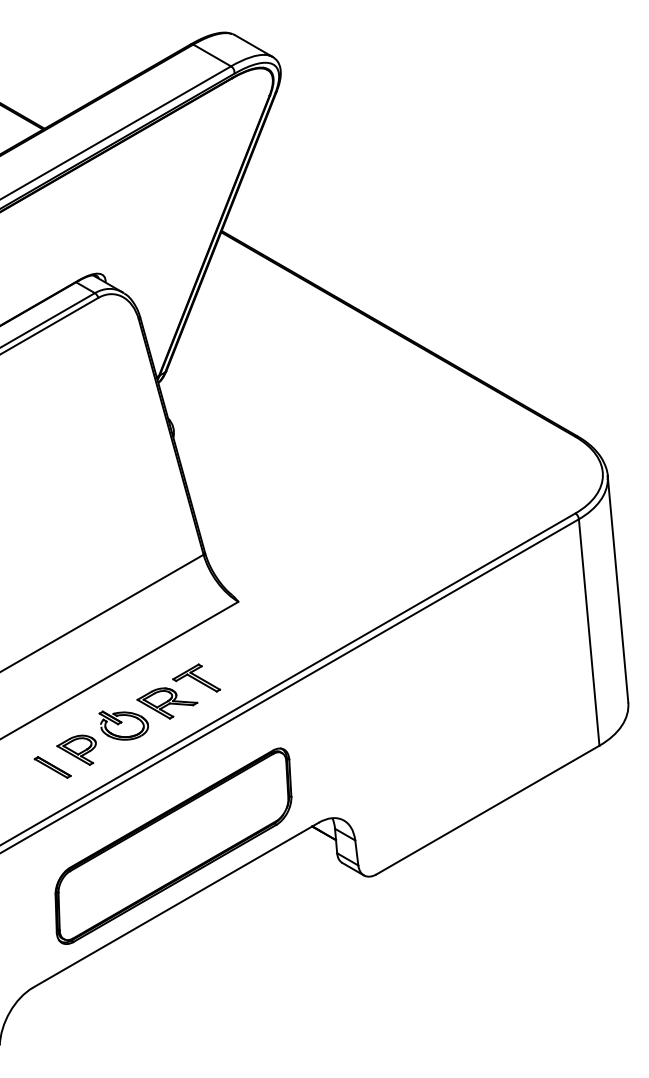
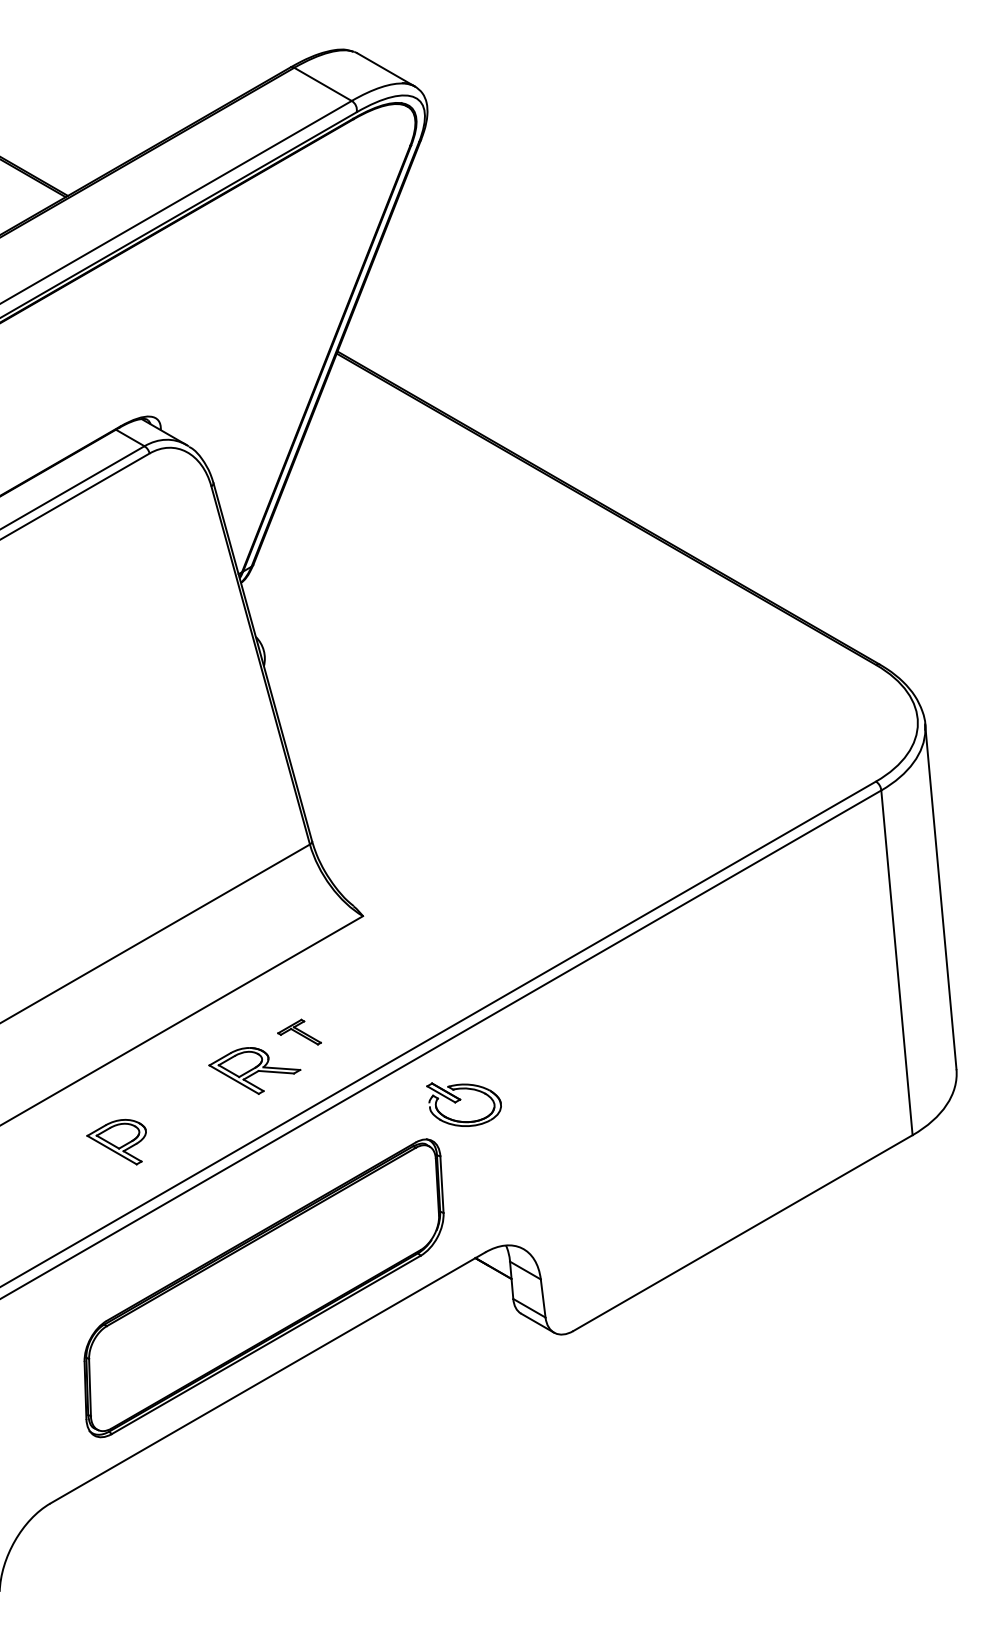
part: (196, 677) -> (299, 1031), size x0.6
part: (123, 725) -> (463, 1104), moved
part: (52, 767) -> (79, 1168), removed

